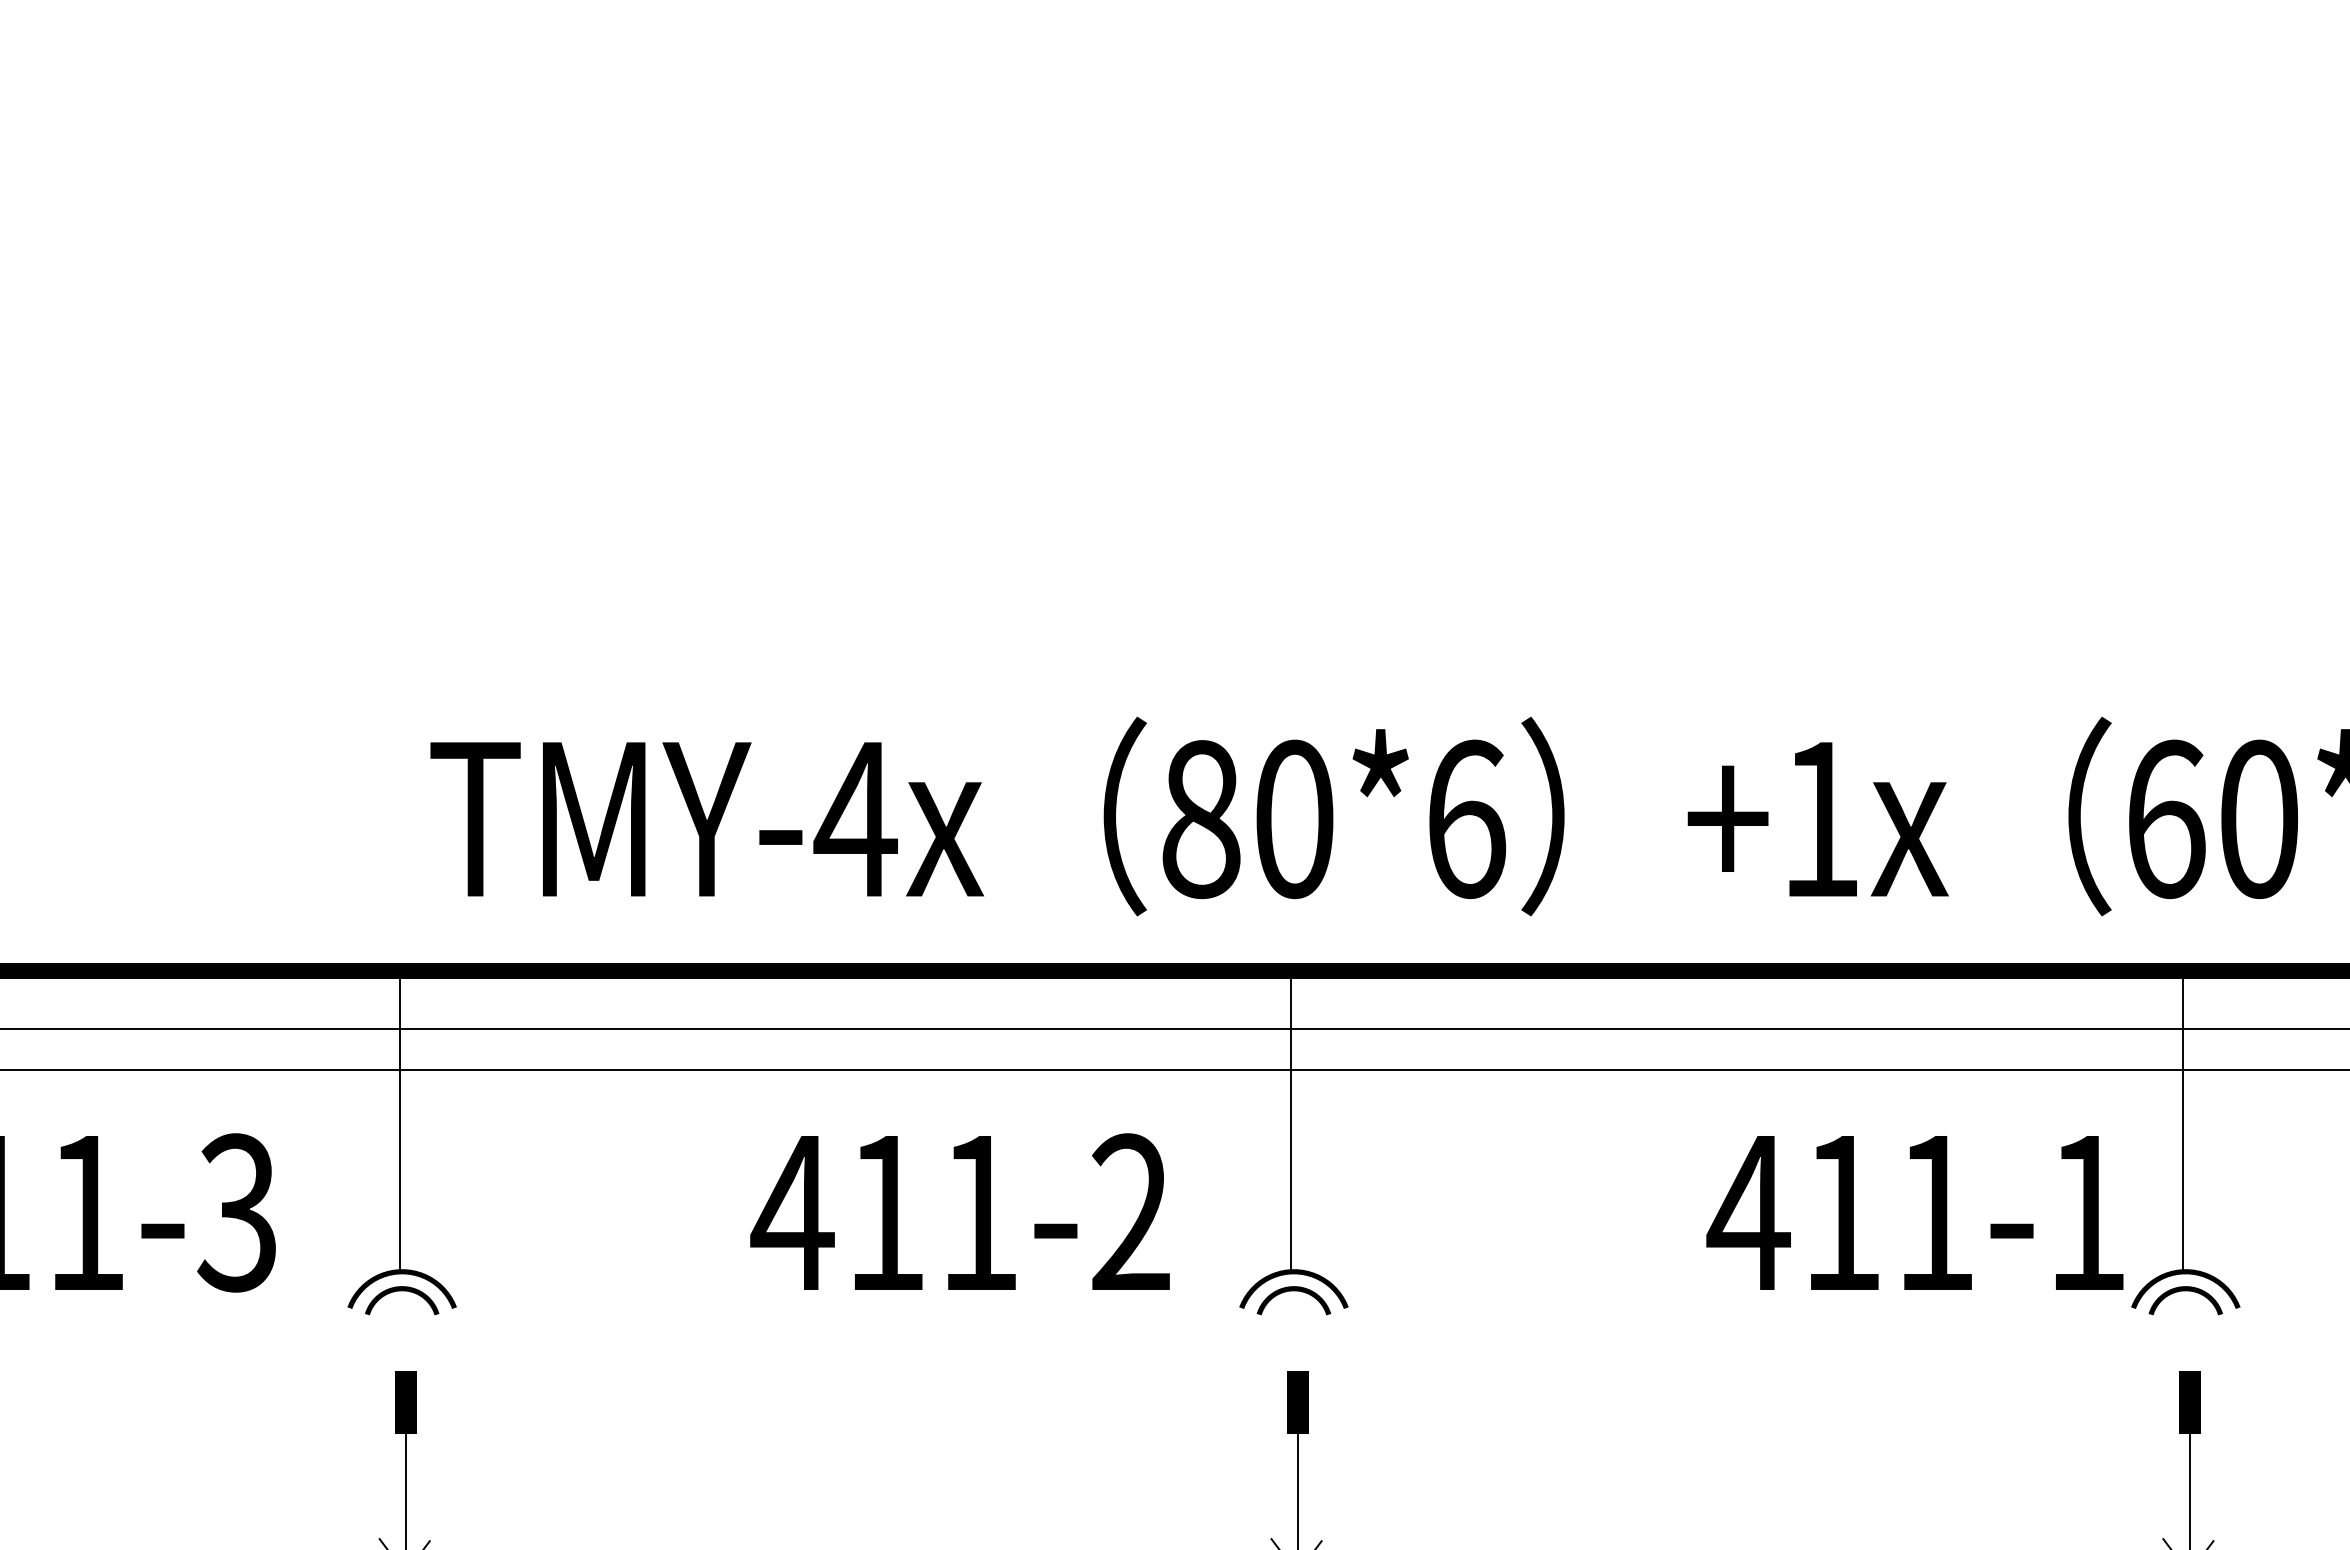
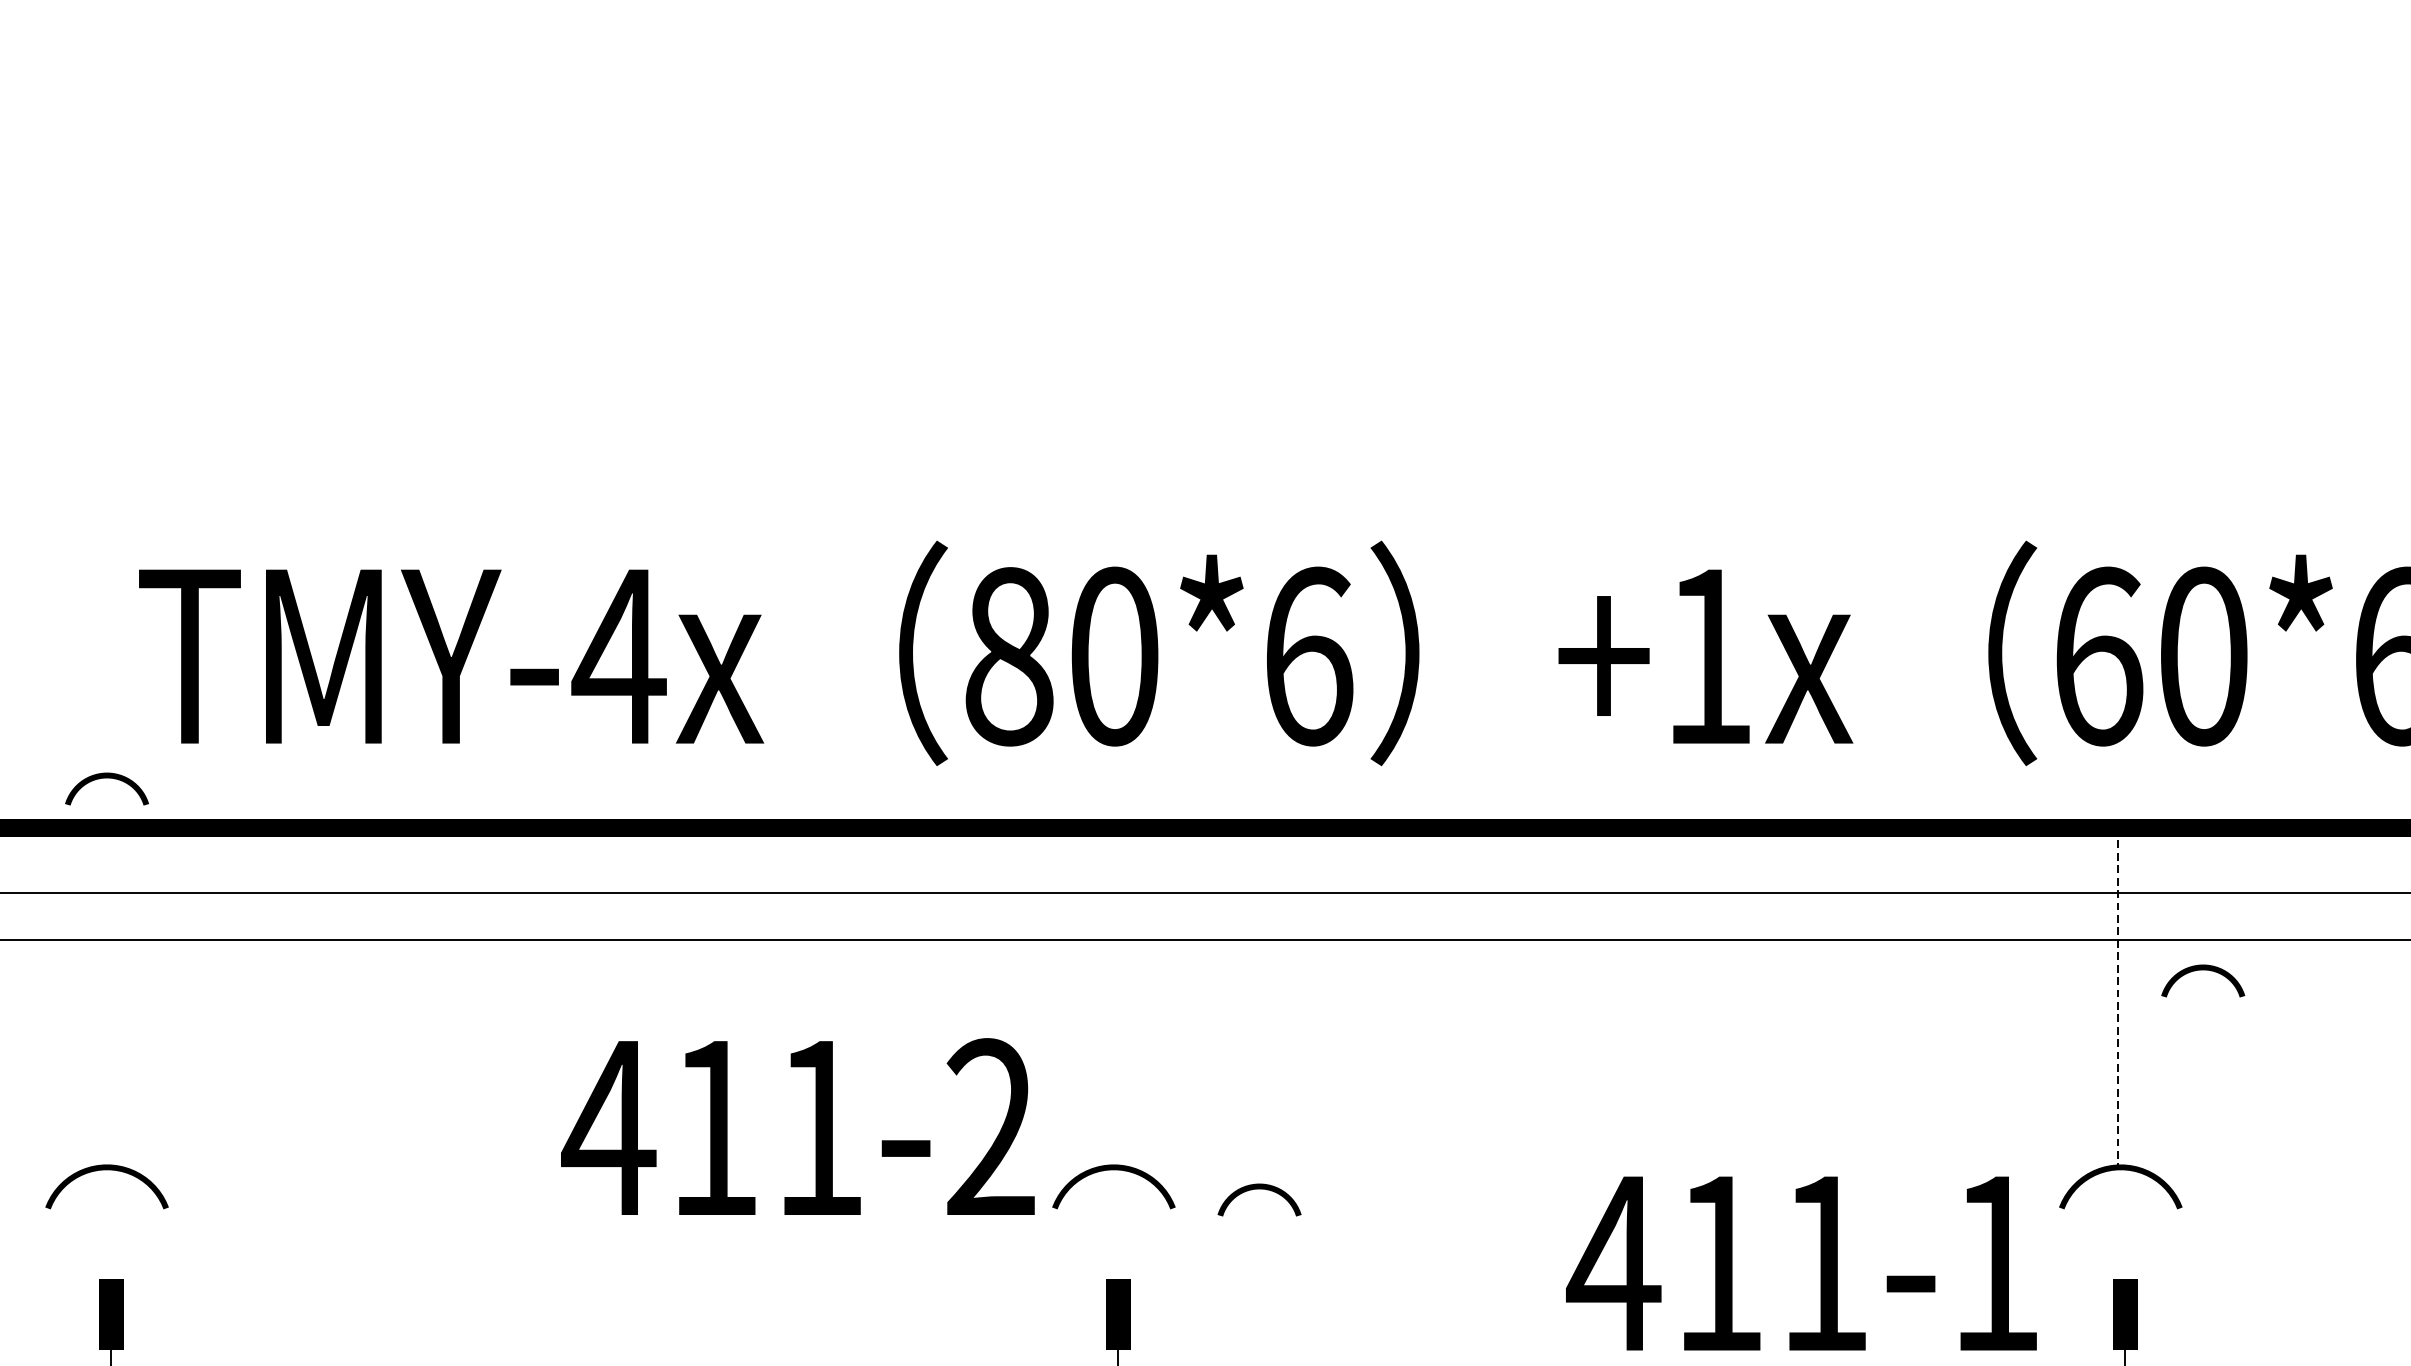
line: (399, 1120) -> (104, 996), removed
line: (1291, 1120) -> (1111, 996), removed
line: (2183, 1120) -> (2118, 996), solid -> dashed
text: (959, 1211) -> (797, 1126), moved
text: (1914, 1212) -> (1800, 1263), moved
curve: (402, 1291) -> (107, 778), moved
curve: (1293, 1291) -> (1259, 1189), moved
curve: (2185, 1291) -> (2202, 970), moved

